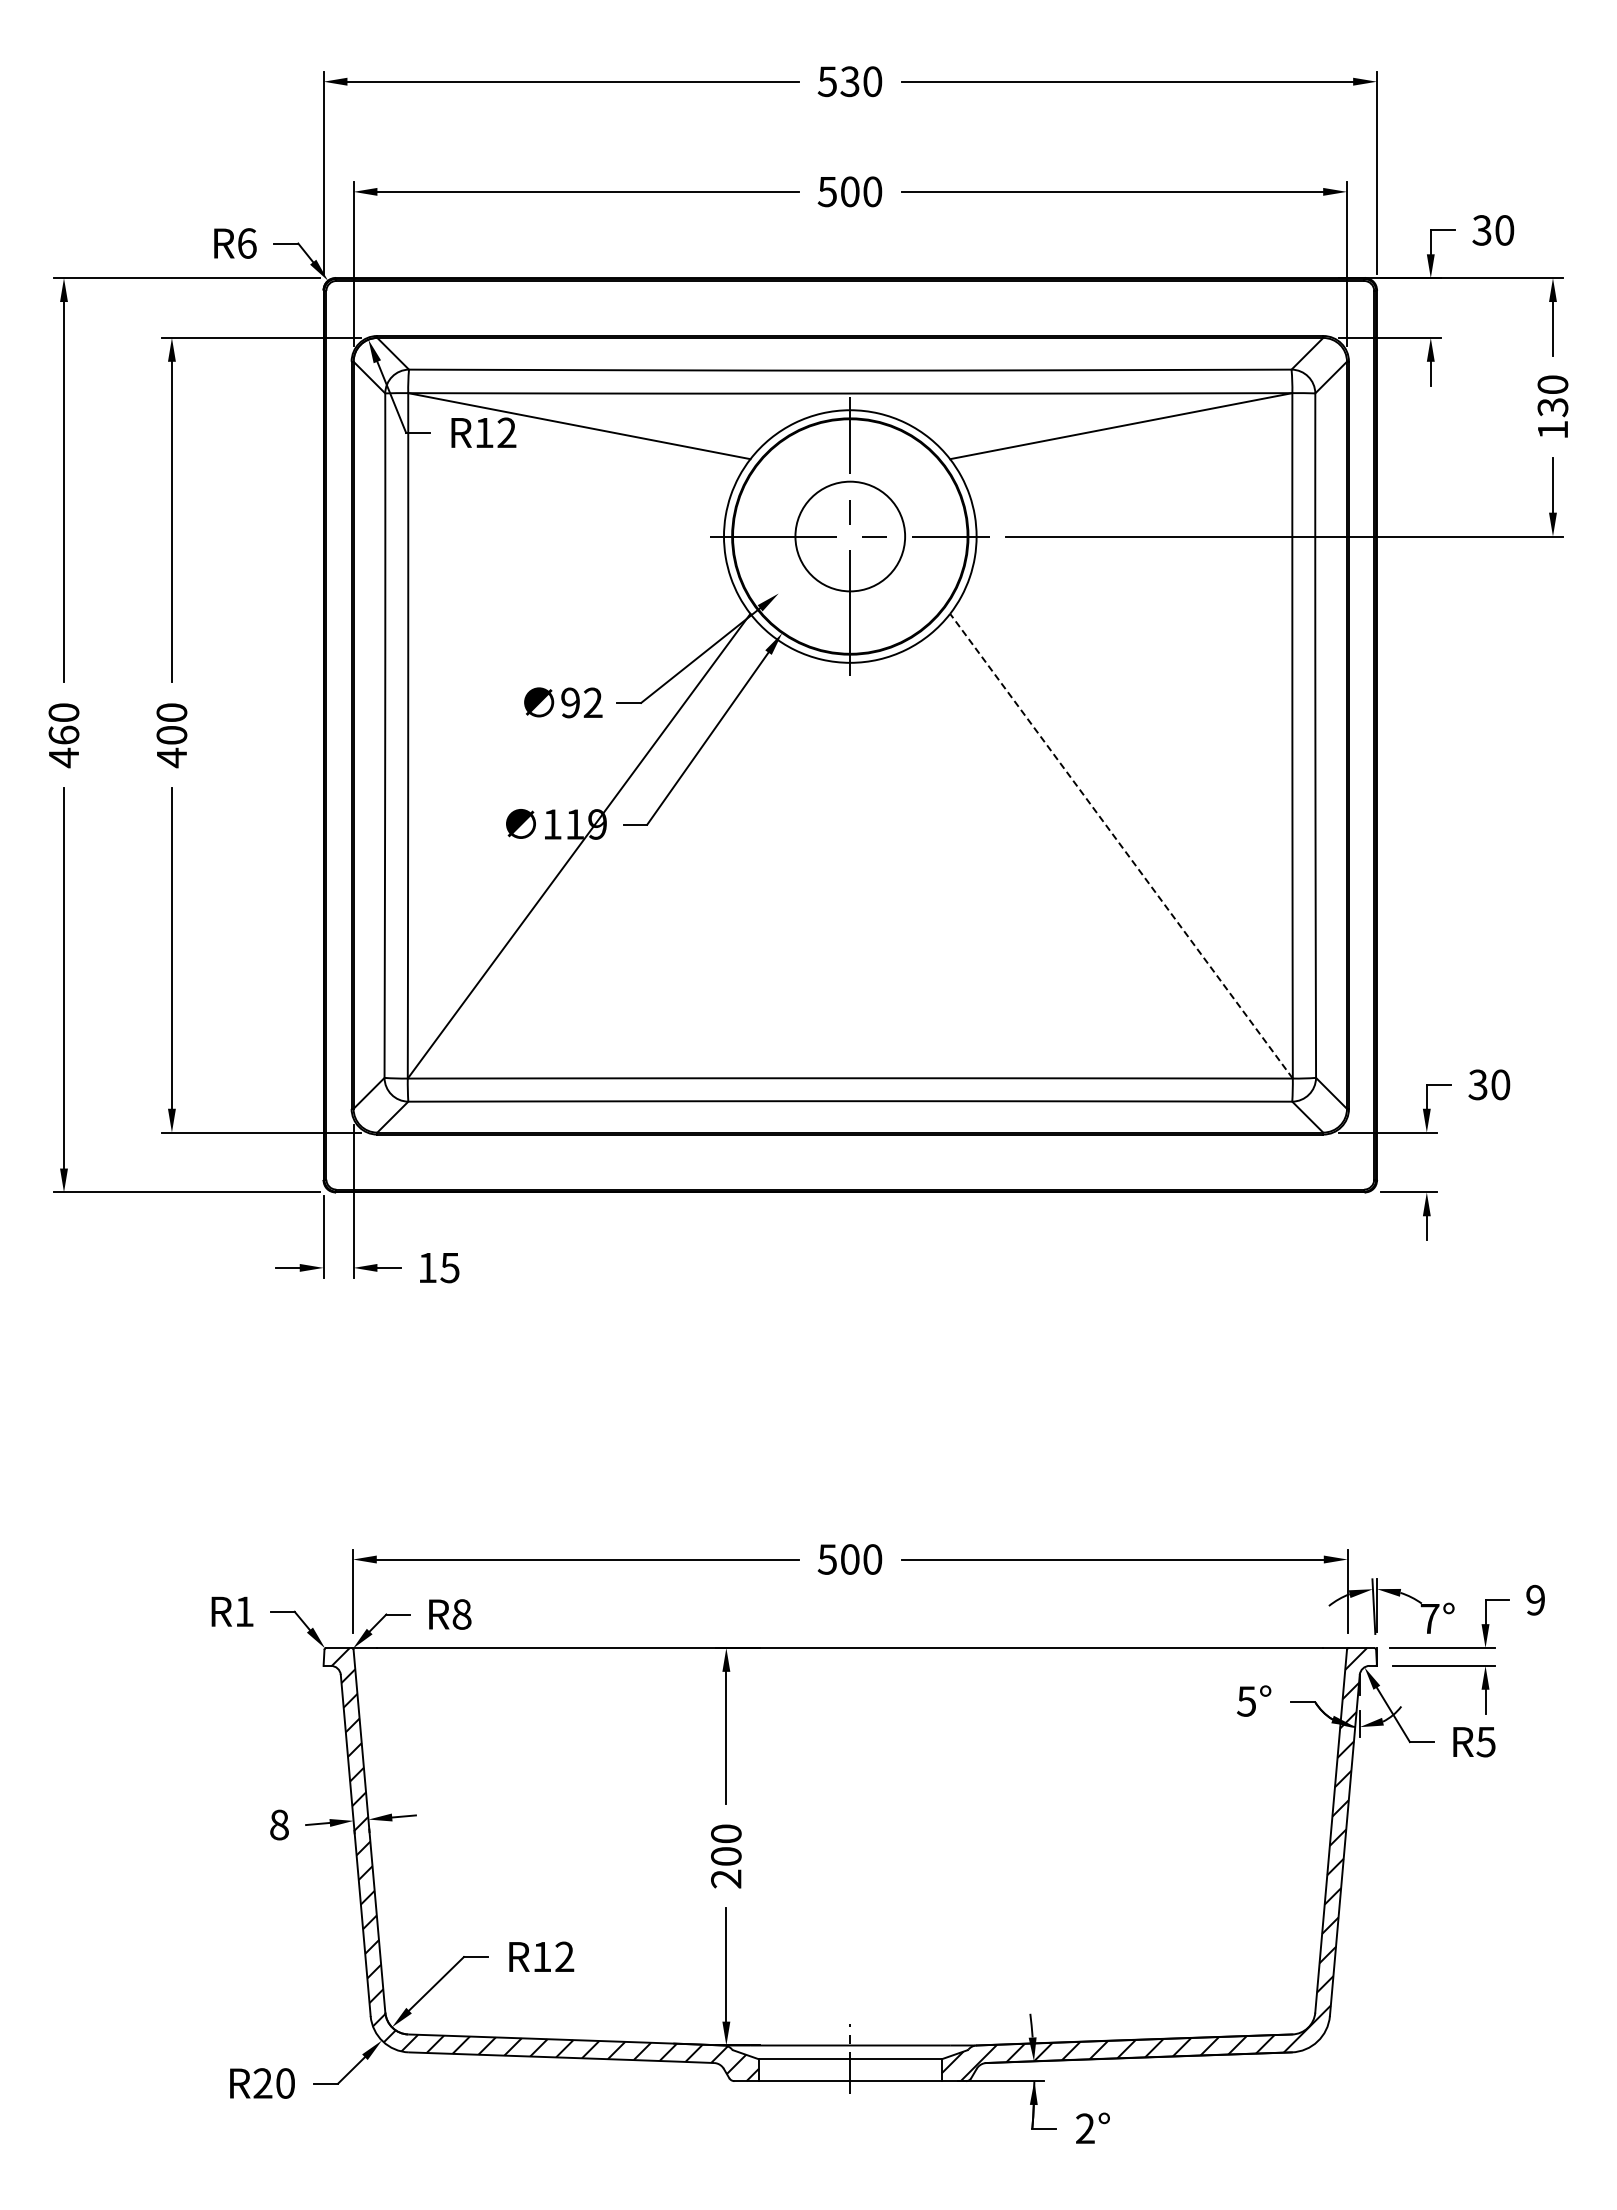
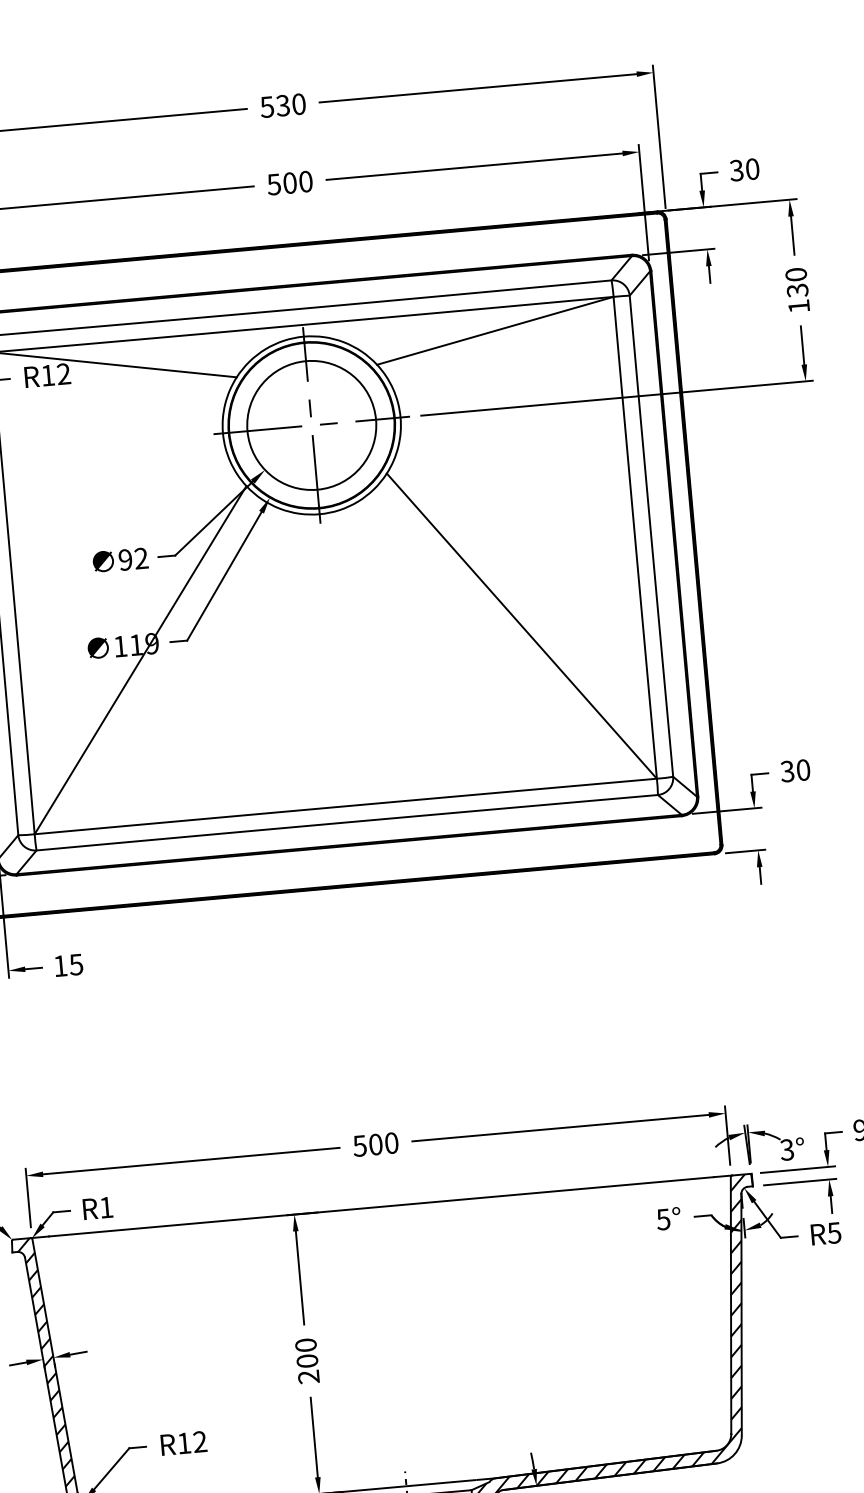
circle: (849, 536) -> (311, 425), size x1.67
line: (1121, 846) -> (521, 626), dashed -> solid
text: (461, 1614) -> (106, 1207), R8 -> R1
text: (1429, 1618) -> (786, 1149), 7° -> 3°

